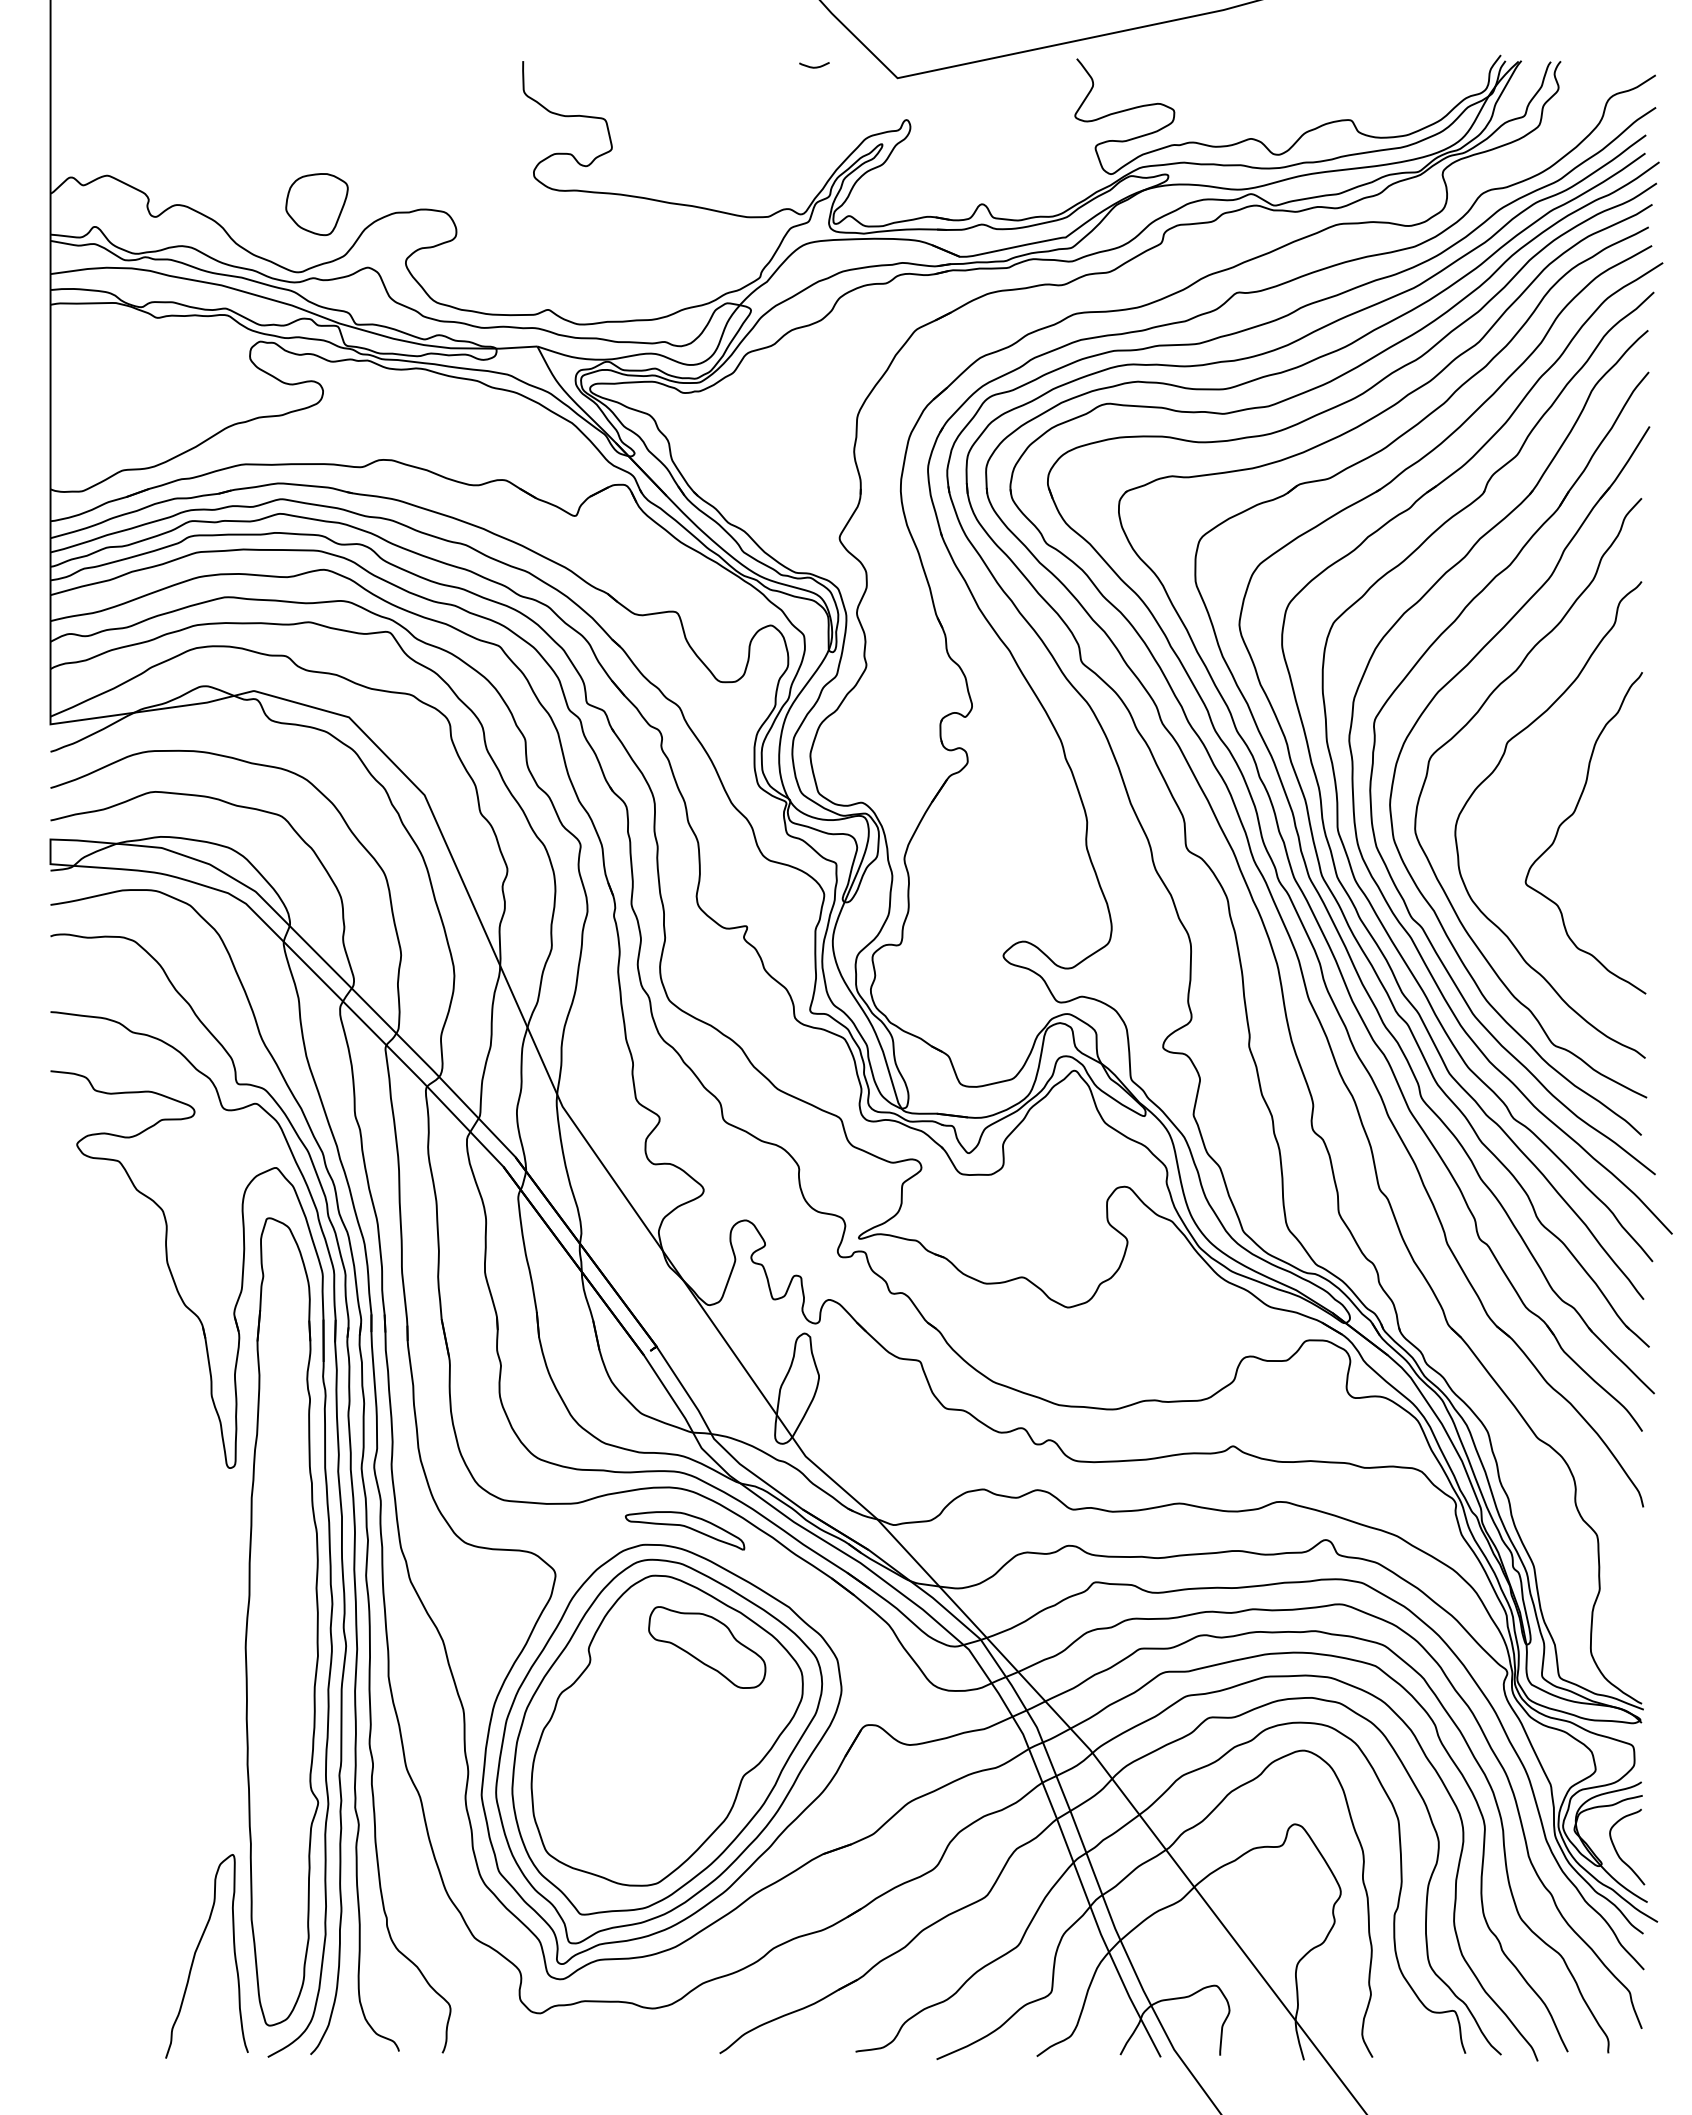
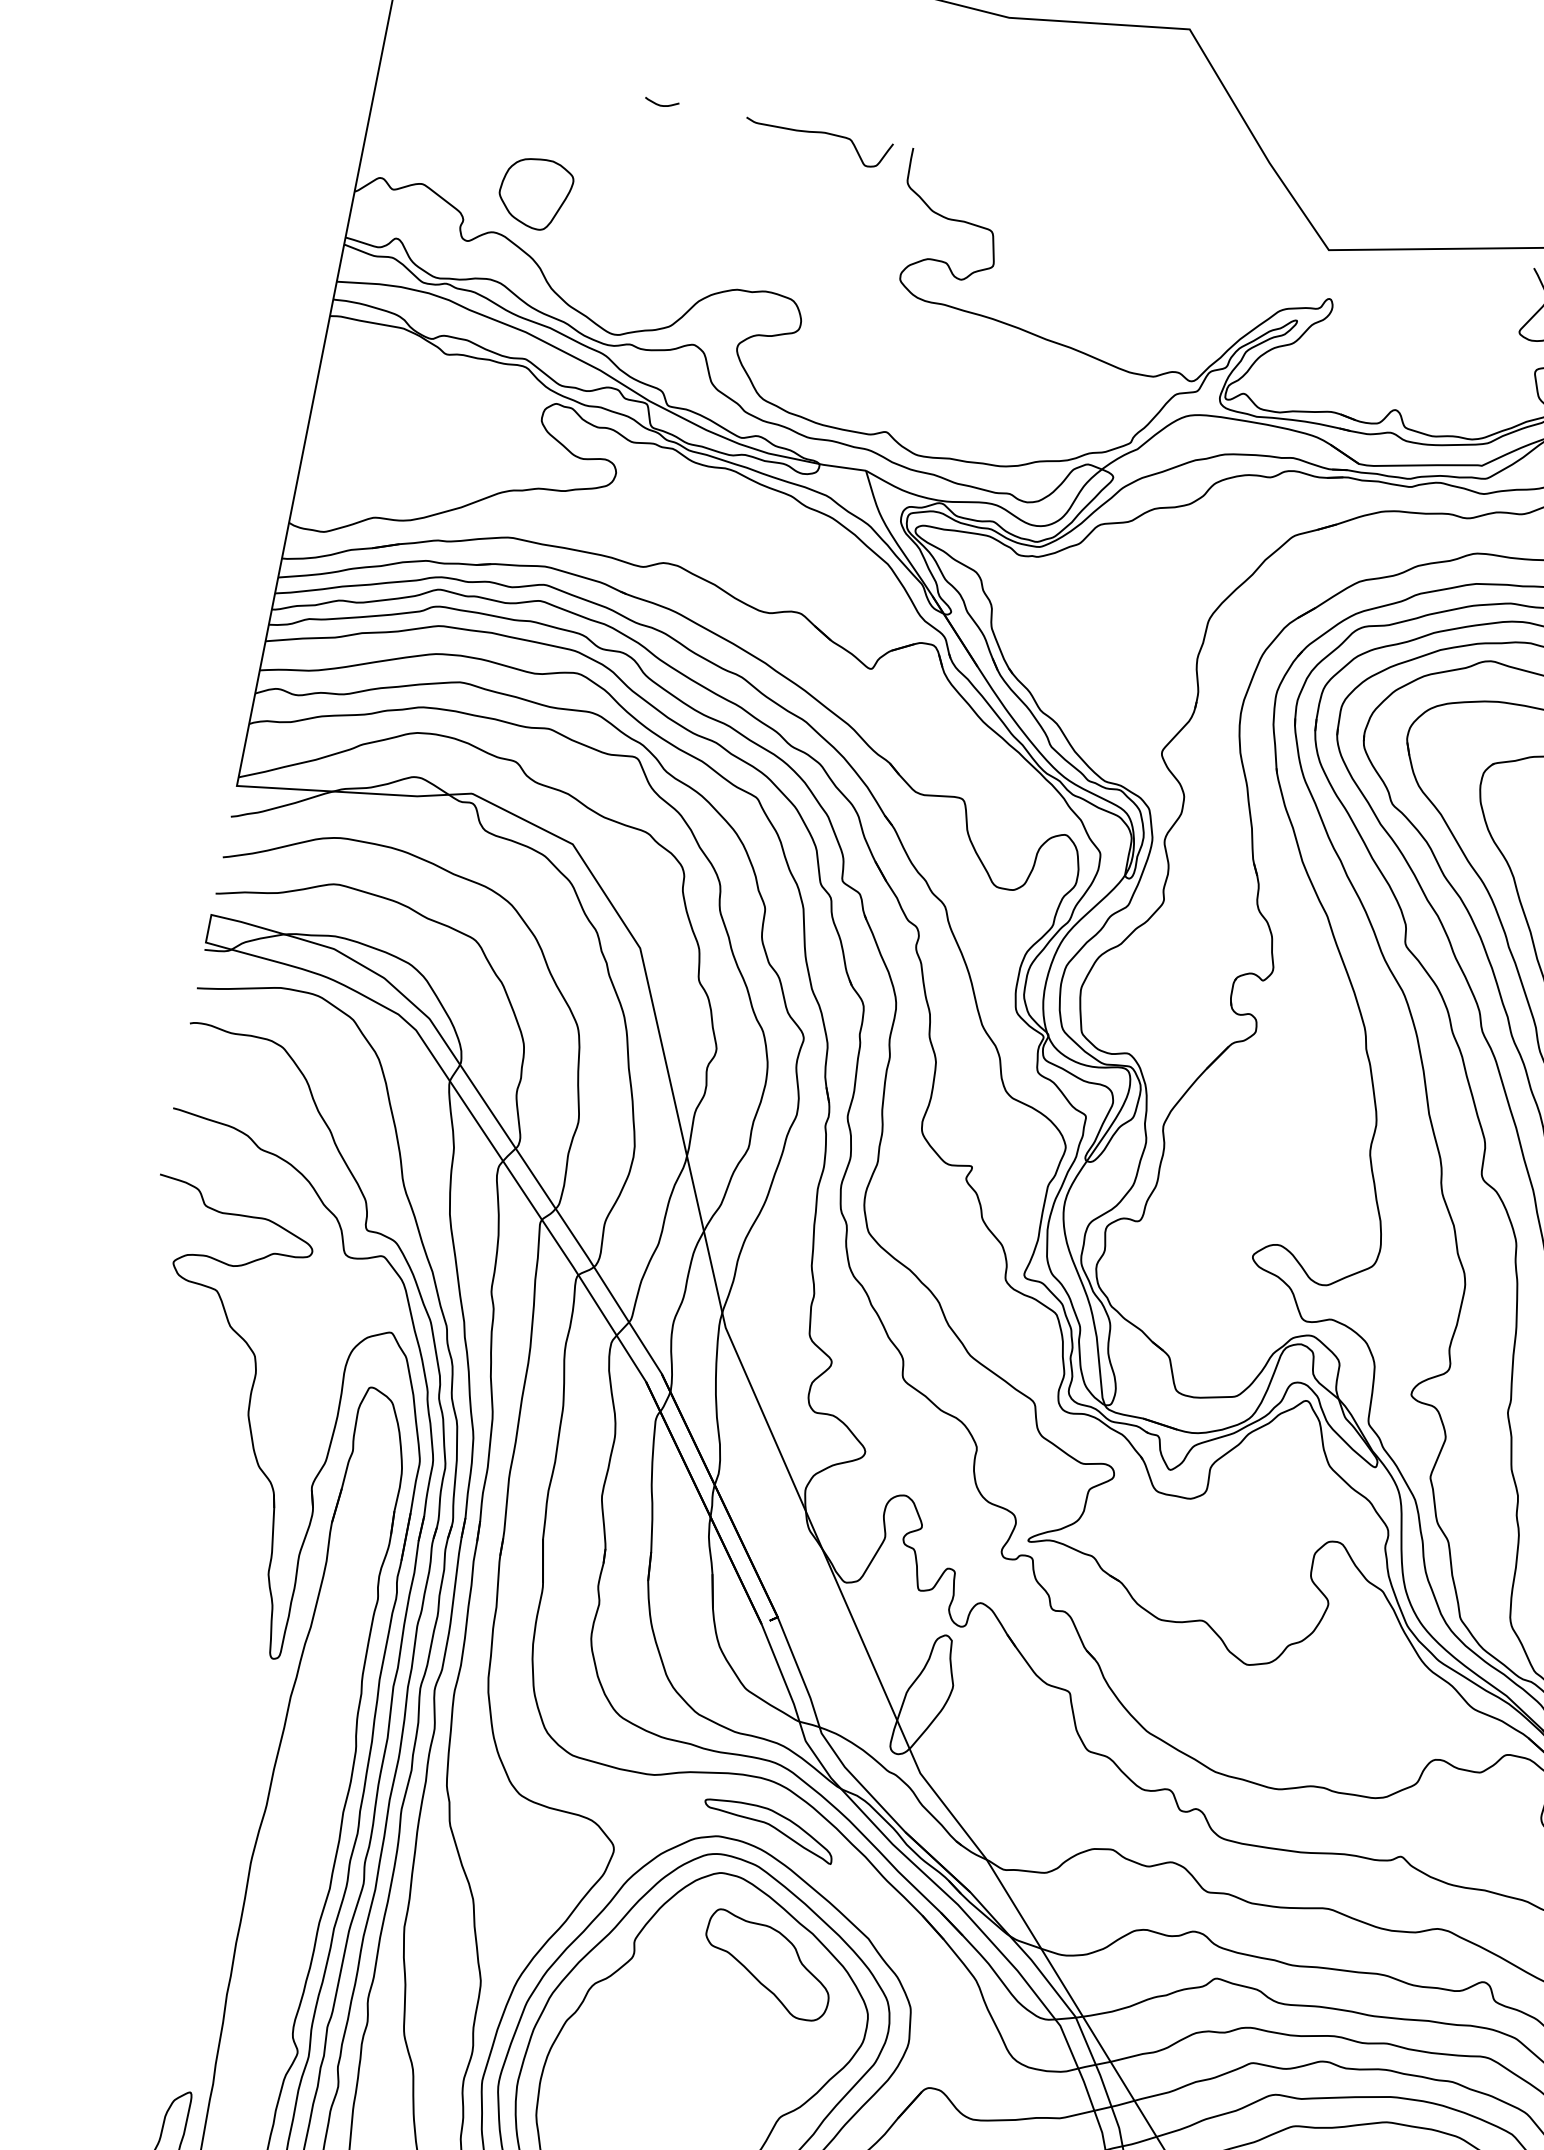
curve: (439, 64) -> (818, 133), added
curve: (814, 66) -> (661, 104), moved
part: (316, 204) -> (534, 193), moved

